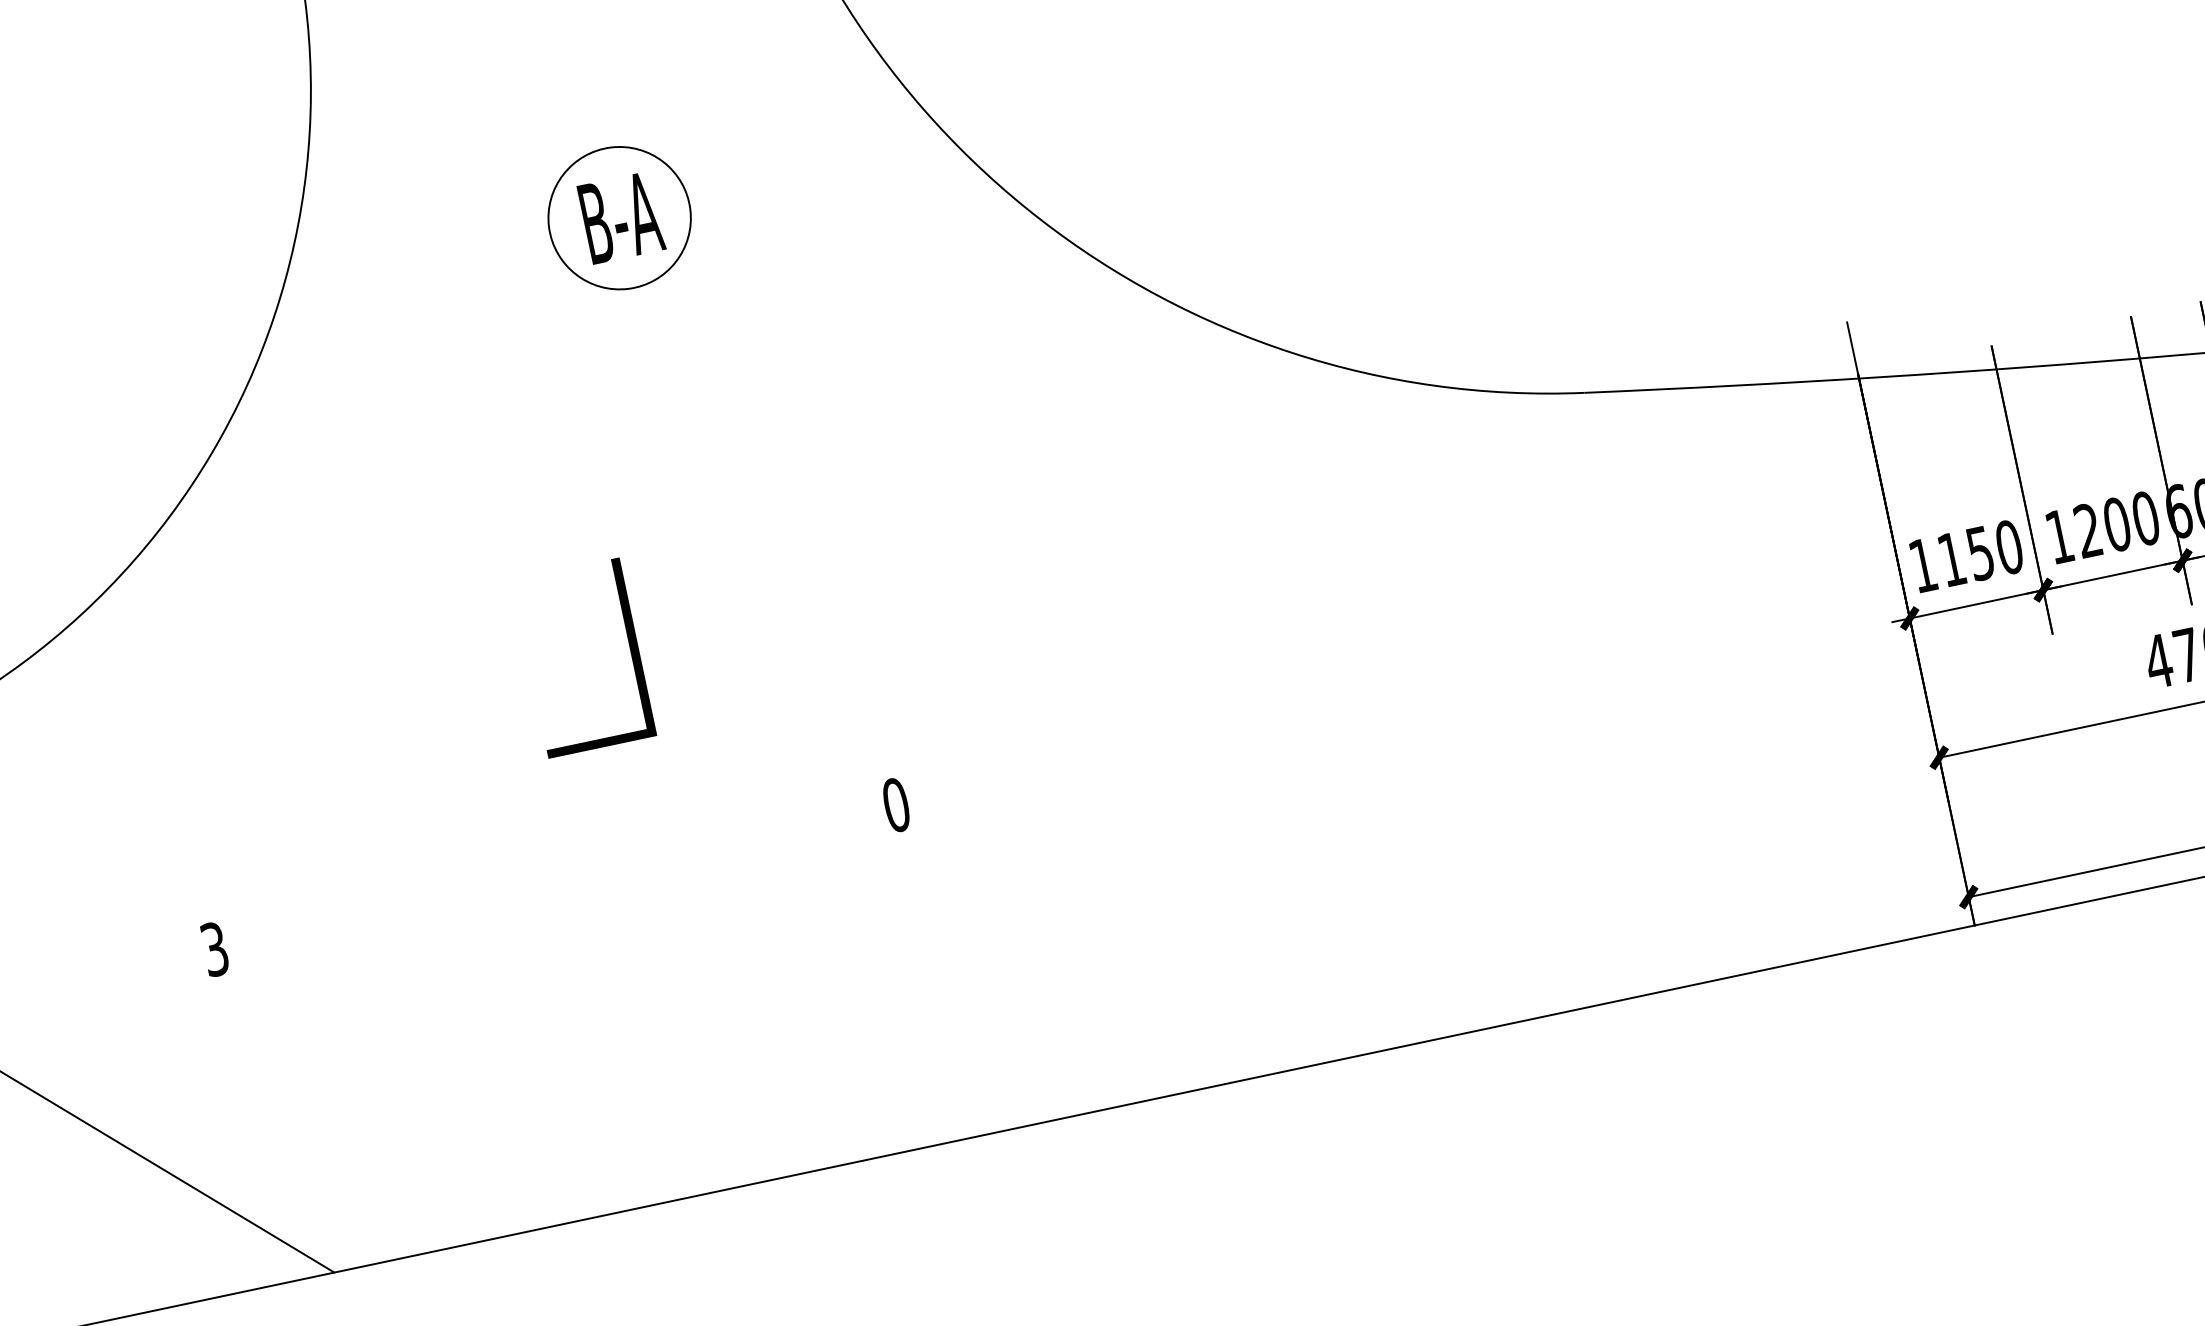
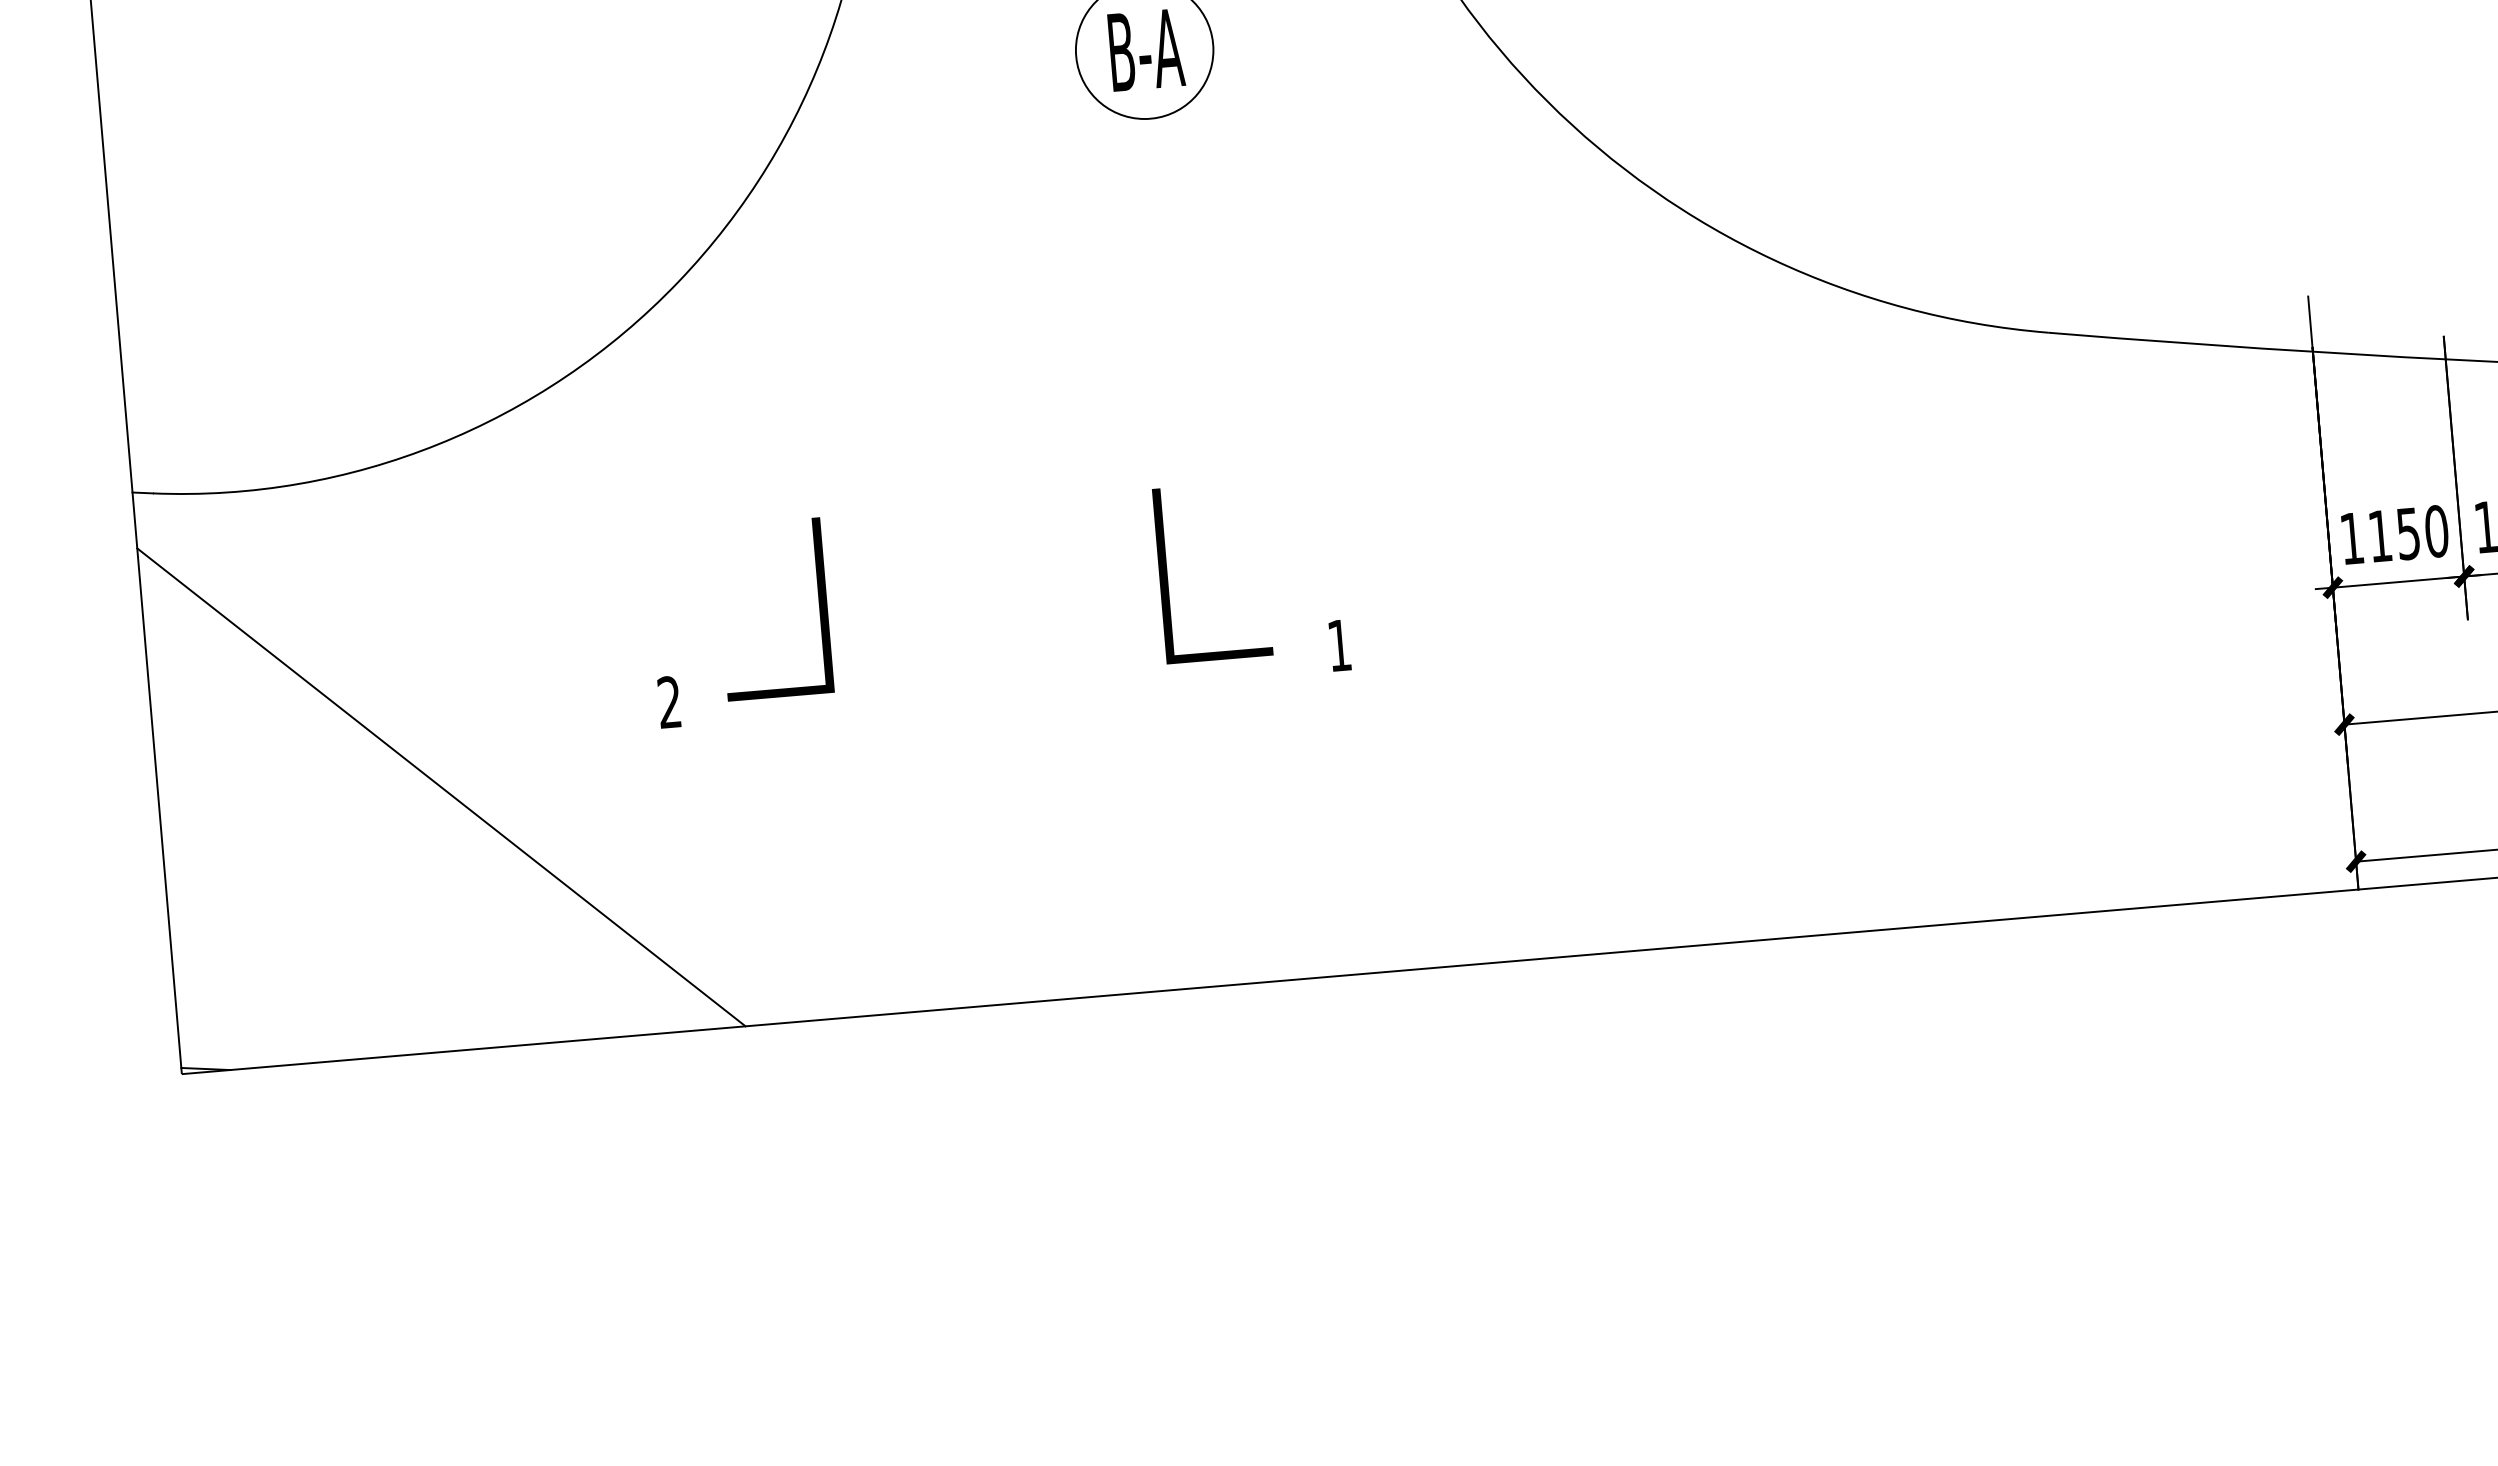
line: (628, 646) -> (818, 603), moved
line: (711, 759) -> (1168, 579), added
text: (896, 805) -> (1339, 645), 0 -> 1
text: (214, 949) -> (669, 702), 3 -> 2

